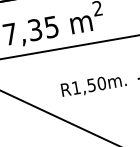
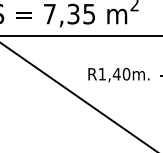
text: (91, 85) -> (116, 74), R1,50m. -> R1,40m.

